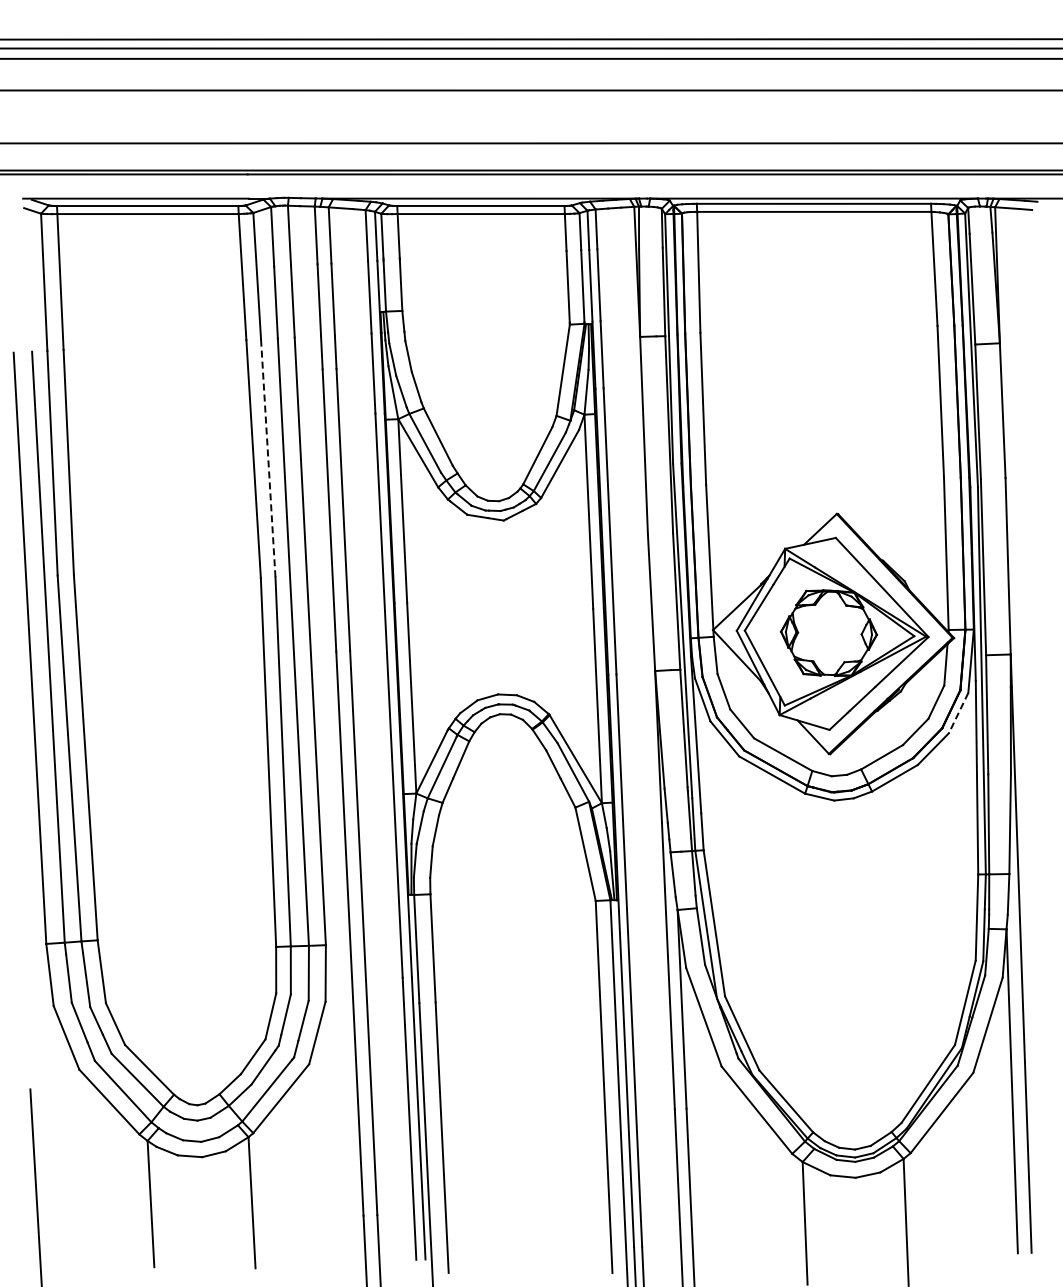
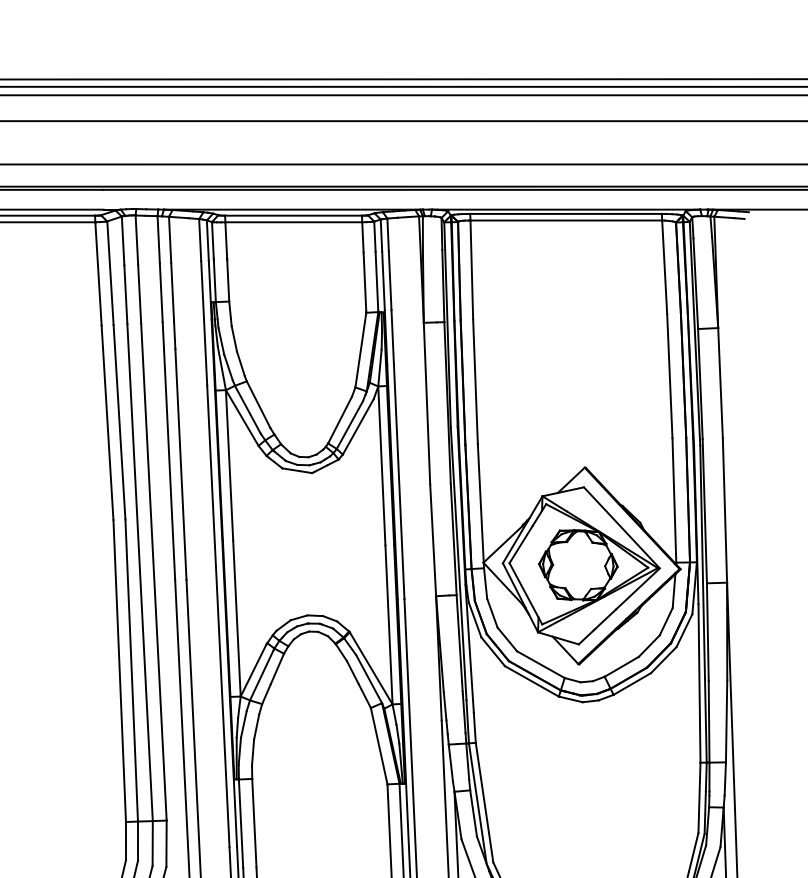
line: (268, 457) -> (119, 421), dashed -> solid
line: (958, 713) -> (684, 630), dashed -> solid

